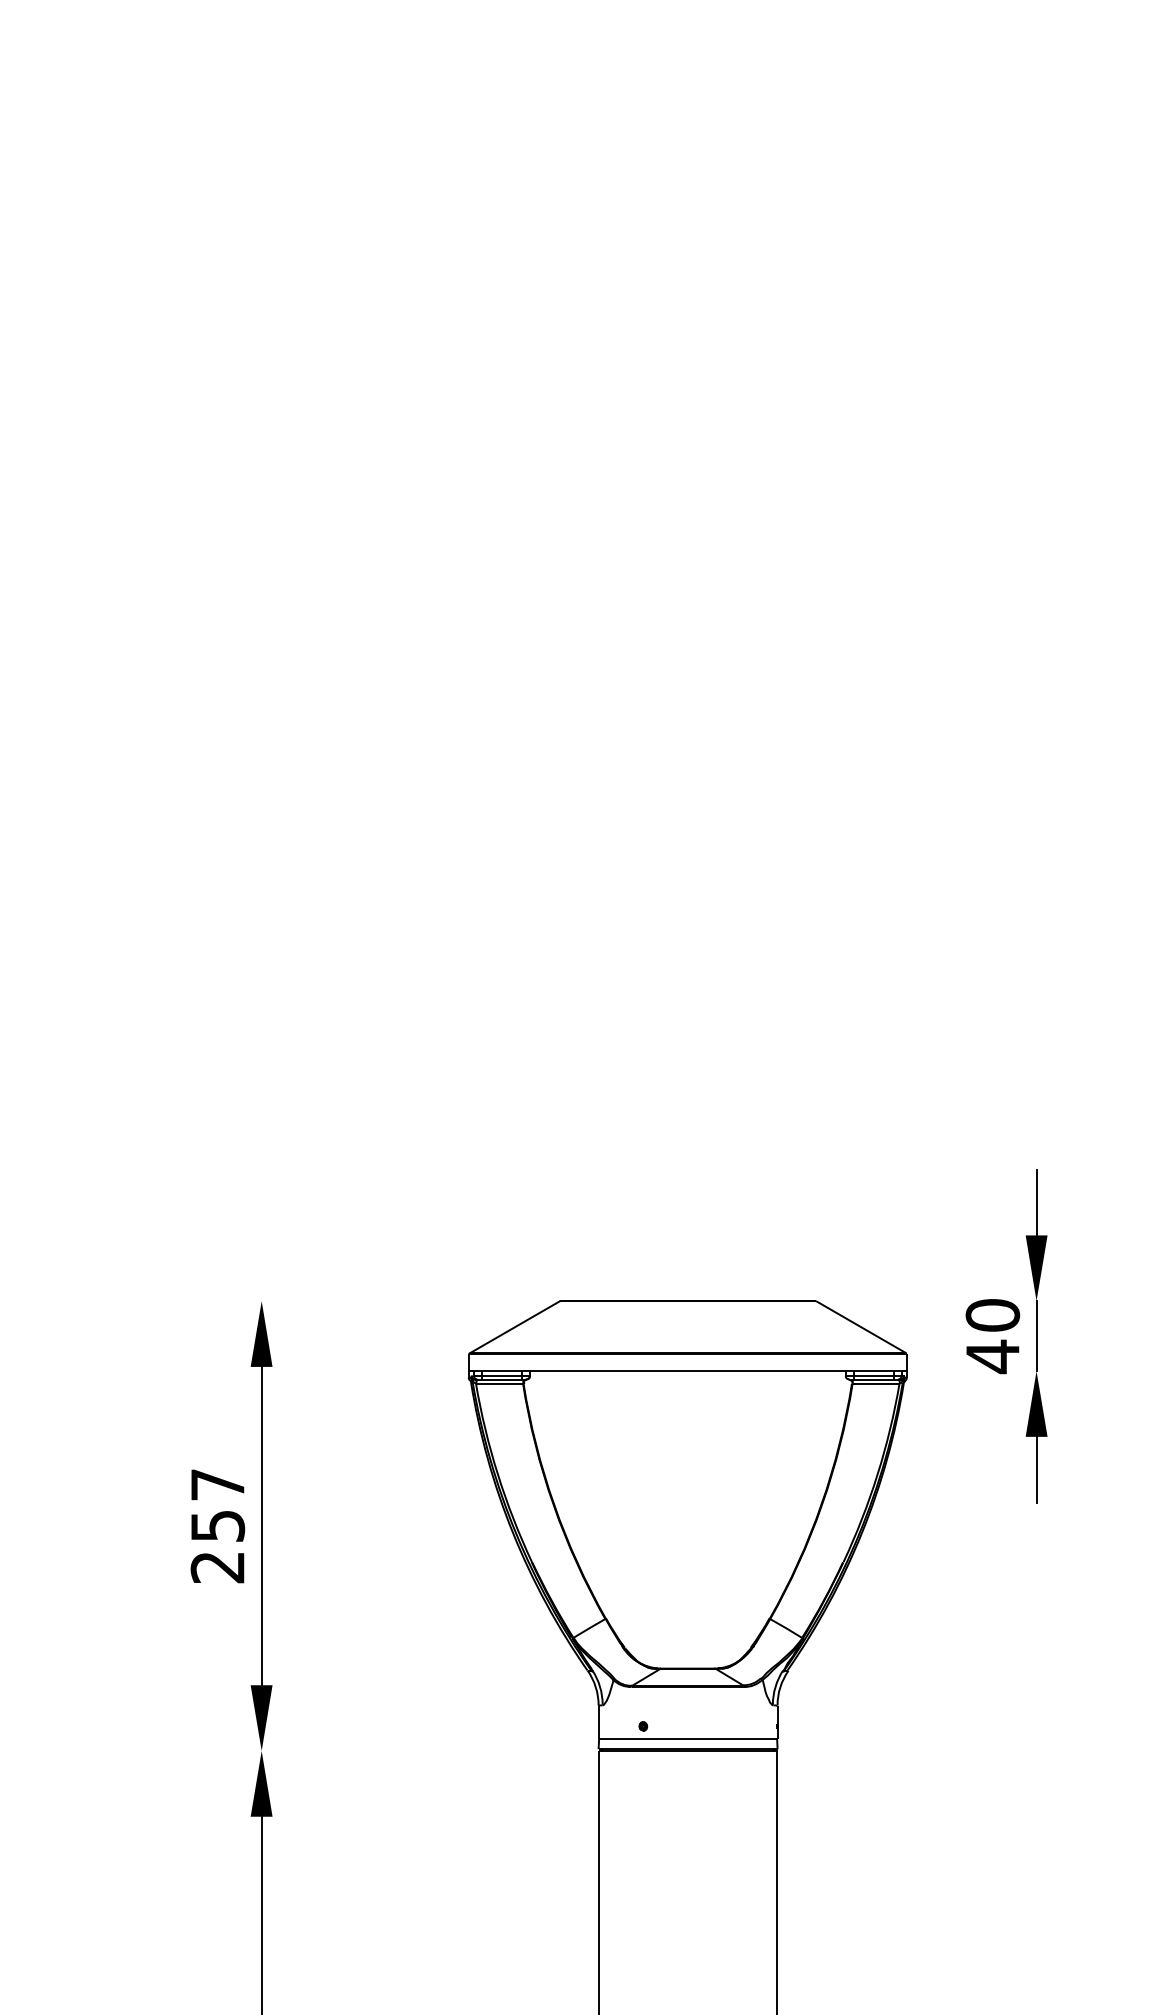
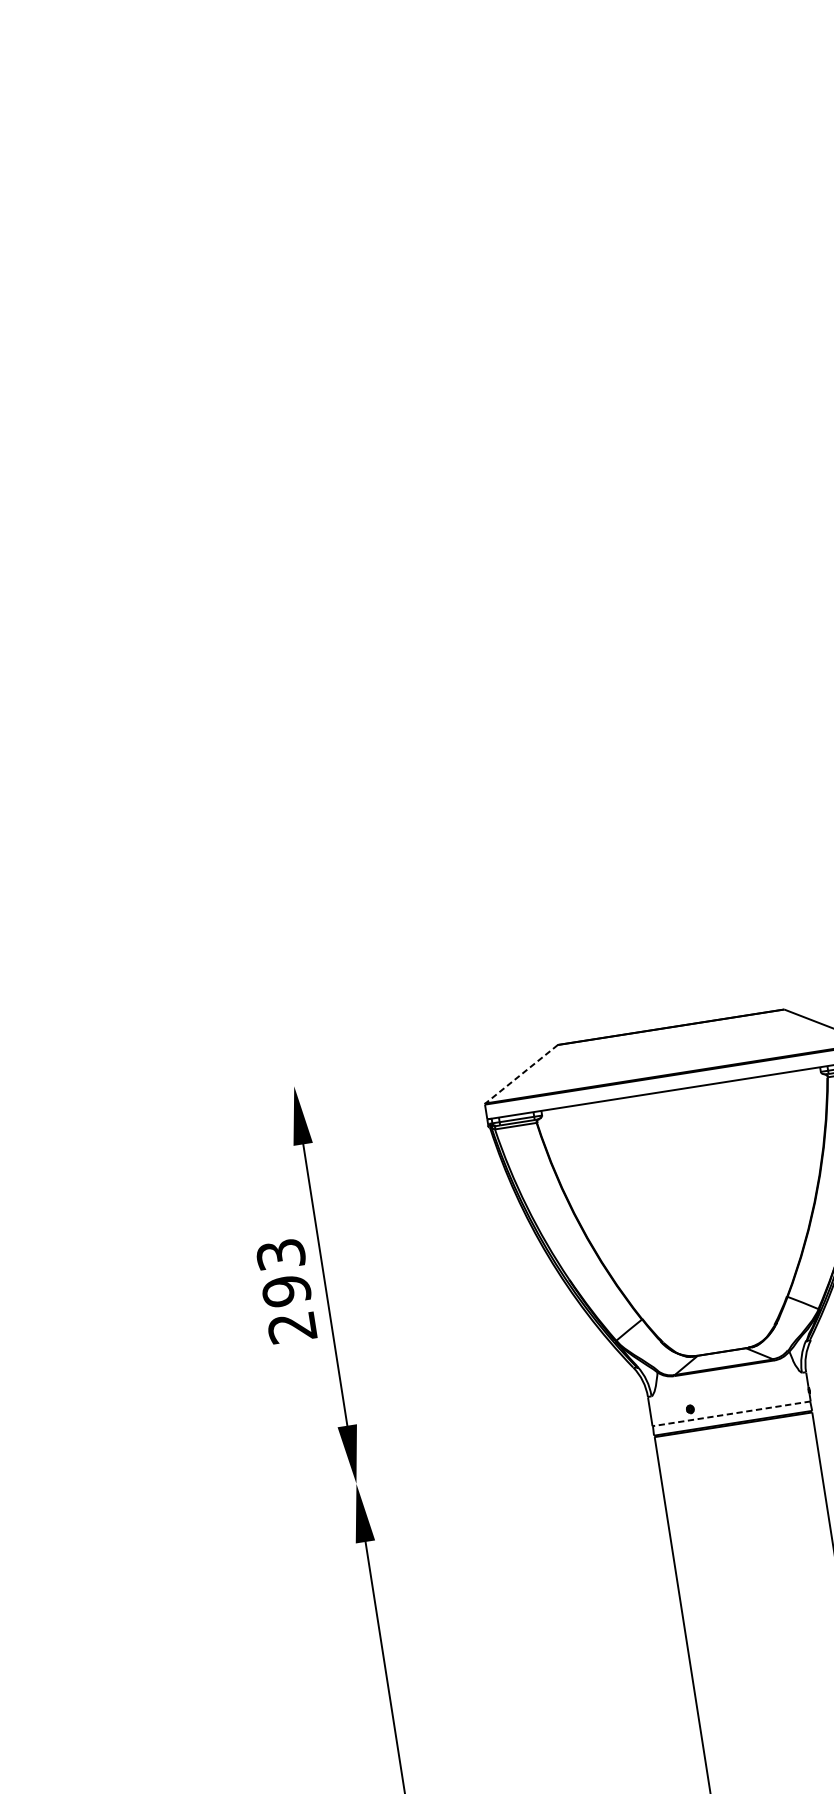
line: (514, 1327) -> (521, 1074), solid -> dashed
text: (217, 1505) -> (283, 1272), 257 -> 293
line: (687, 1738) -> (731, 1413), solid -> dashed

